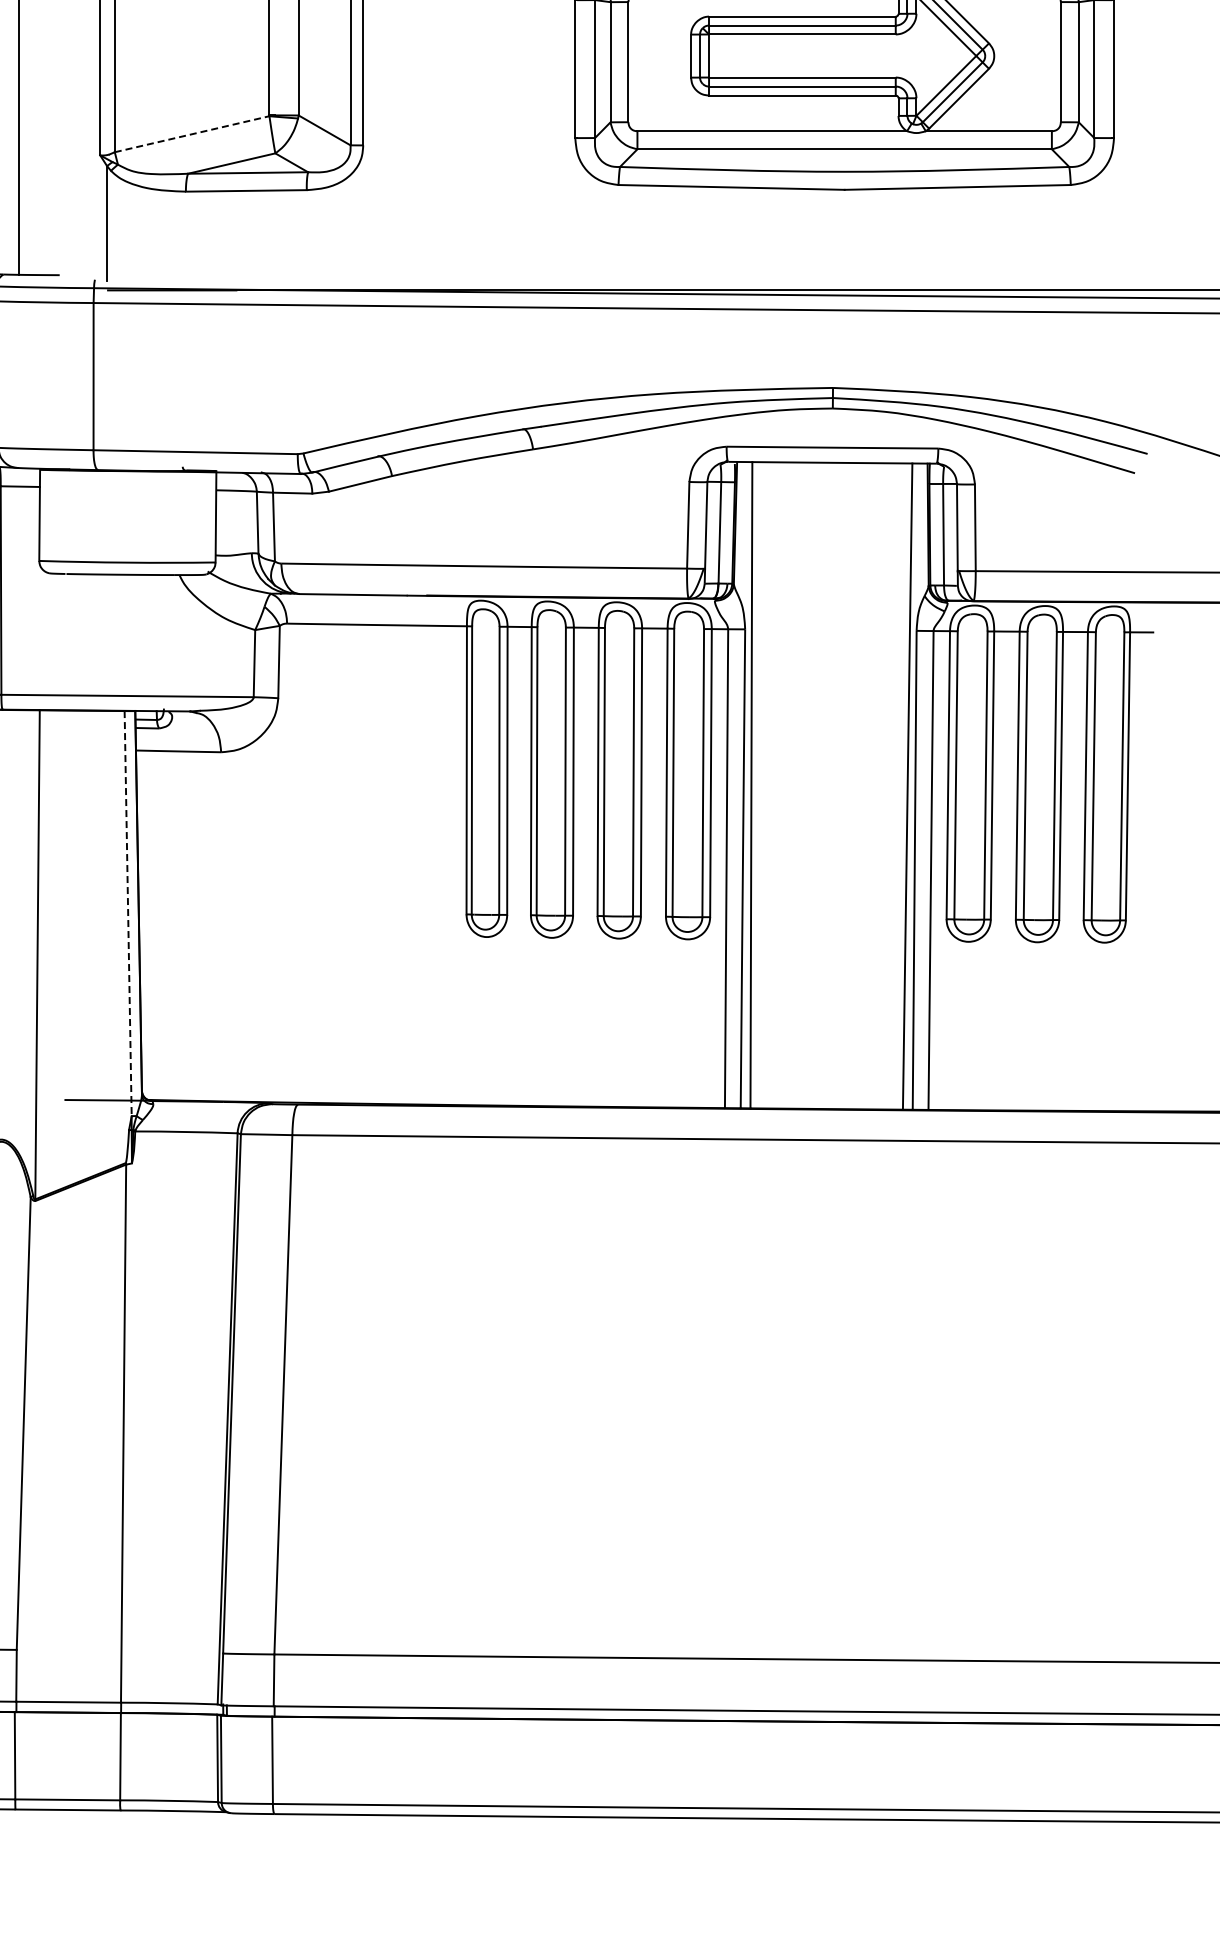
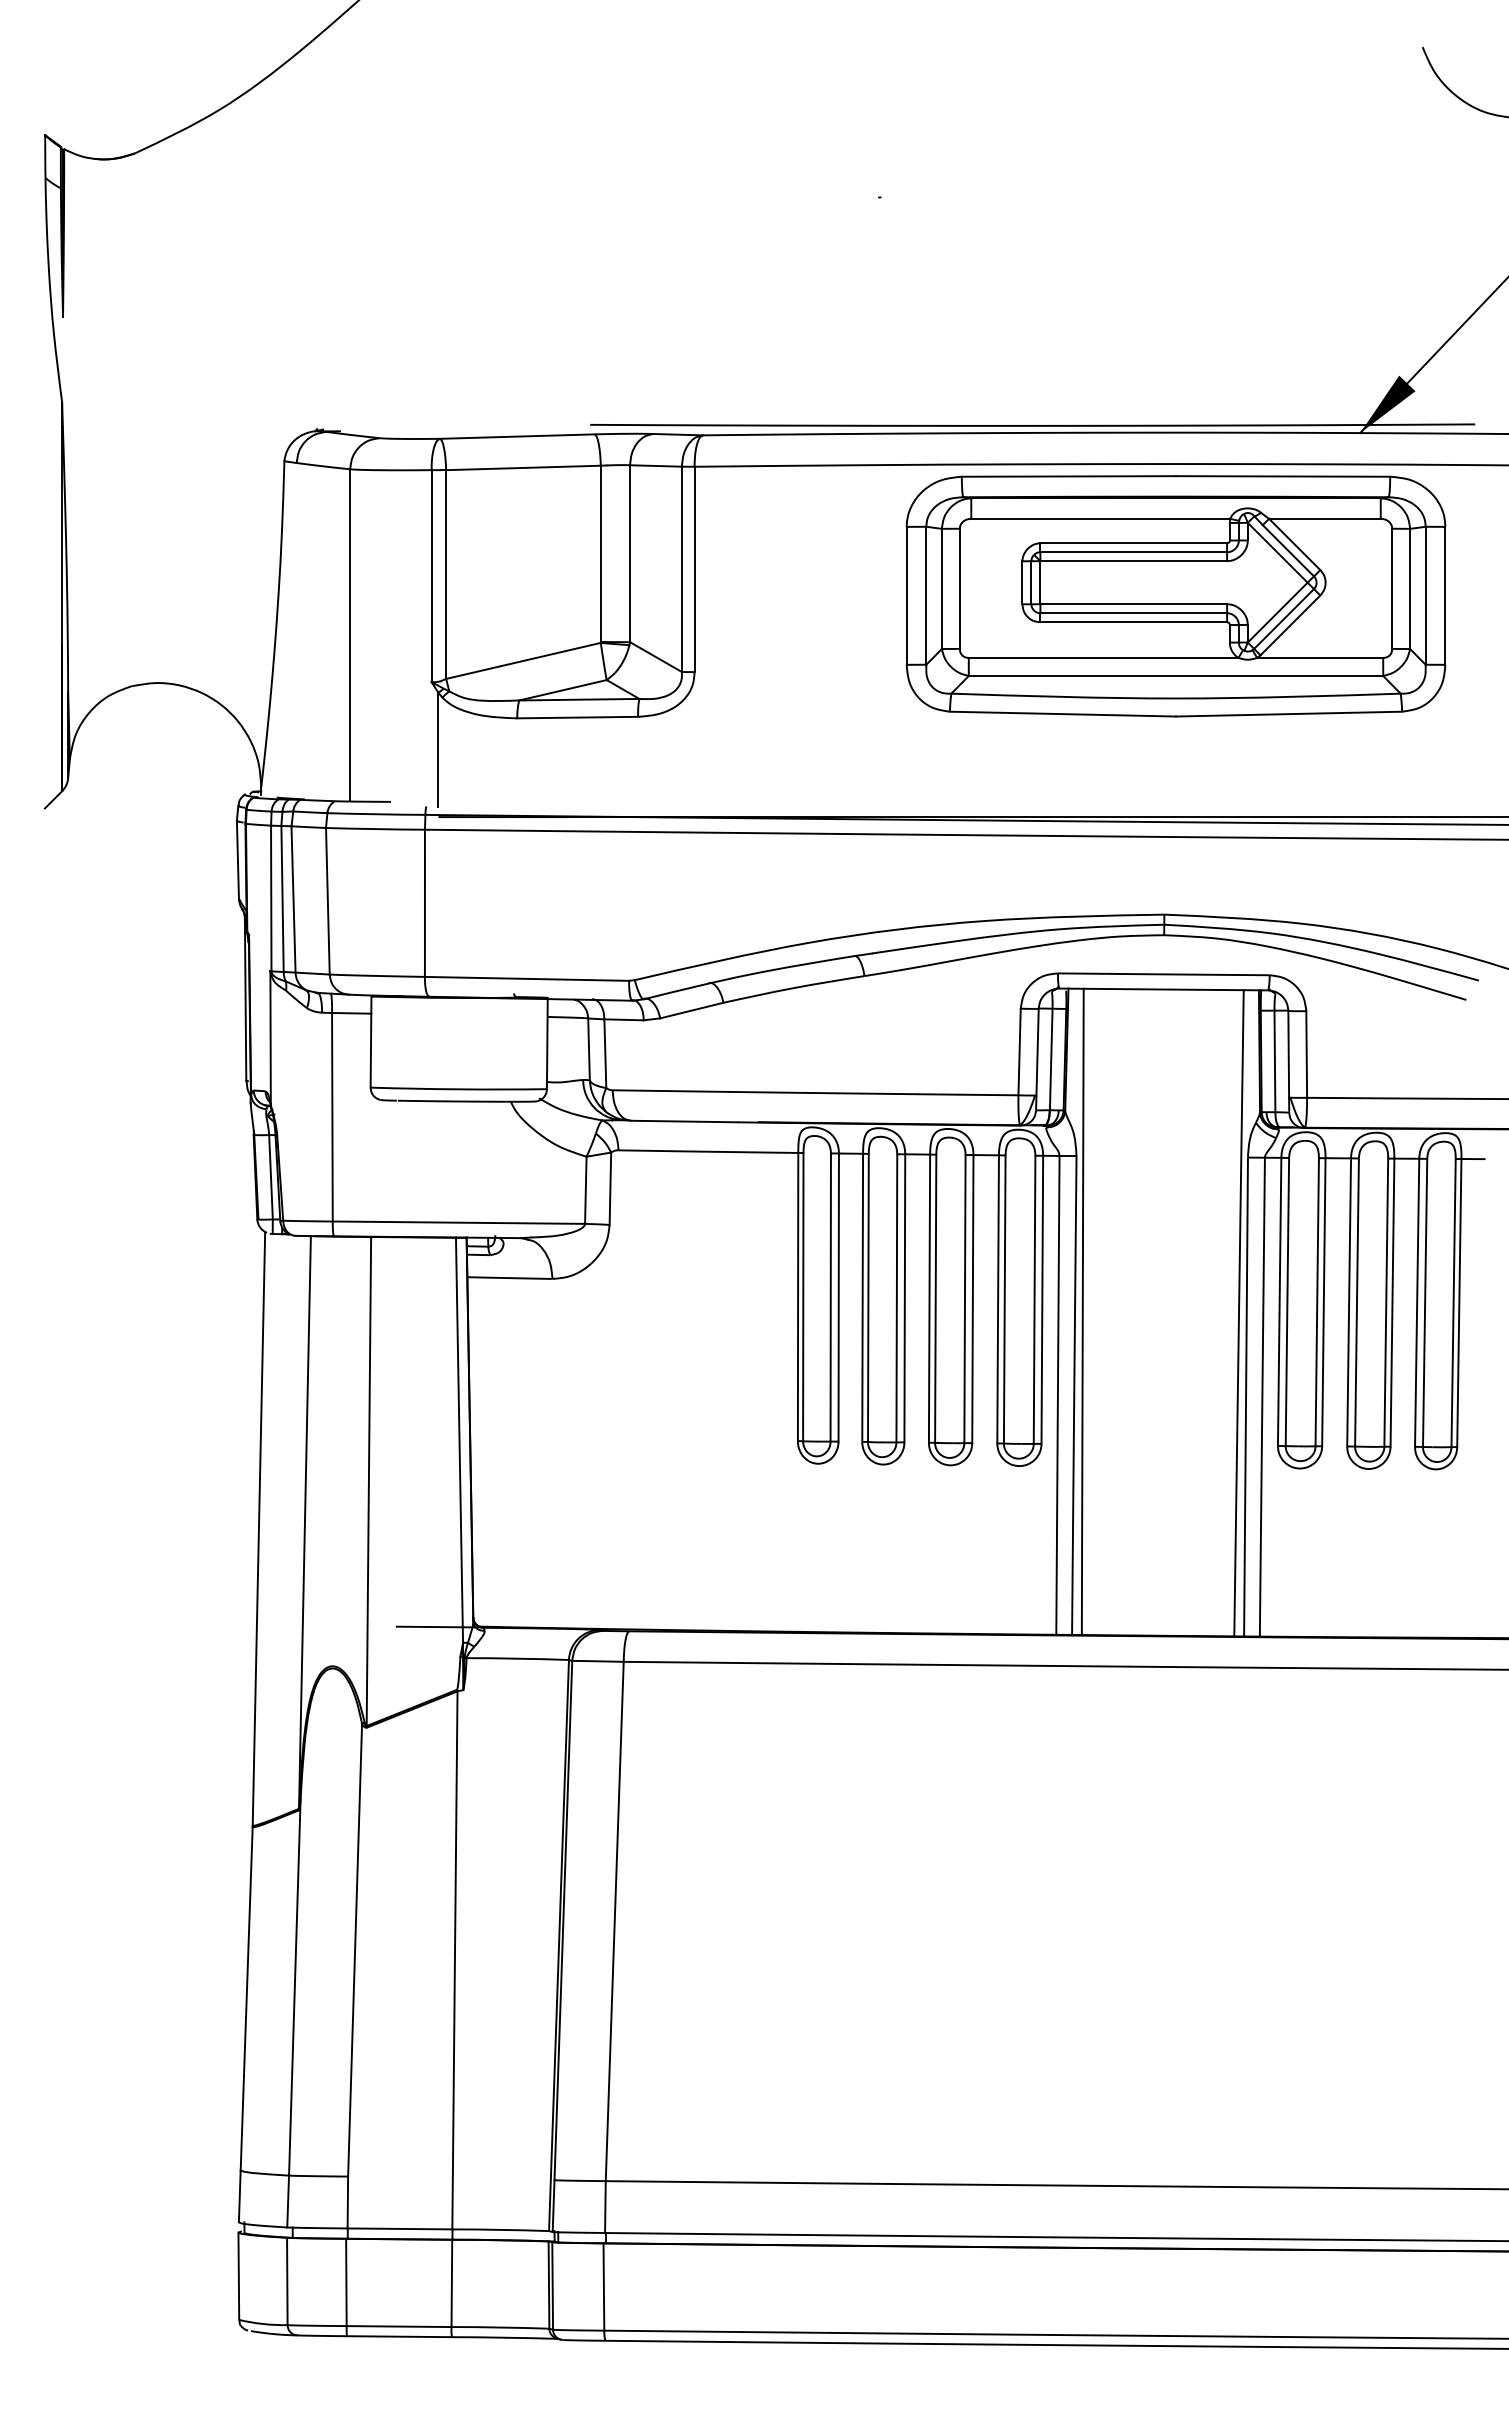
line: (192, 133) -> (523, 660), dashed -> solid
line: (128, 913) -> (459, 1440), dashed -> solid

